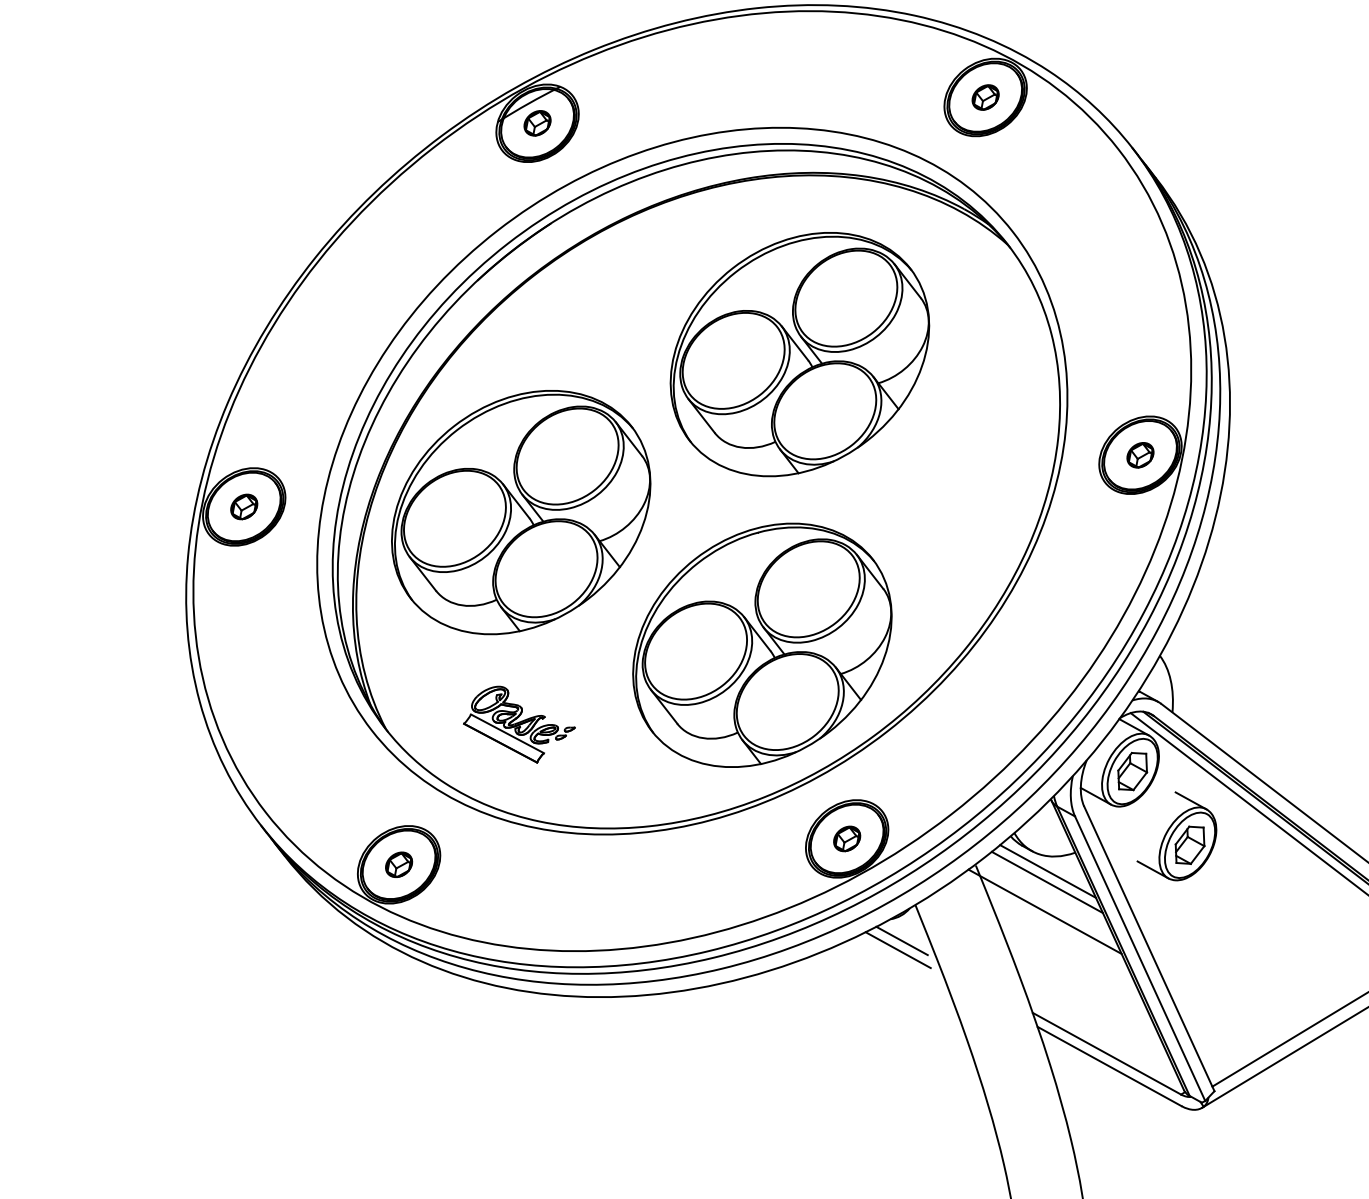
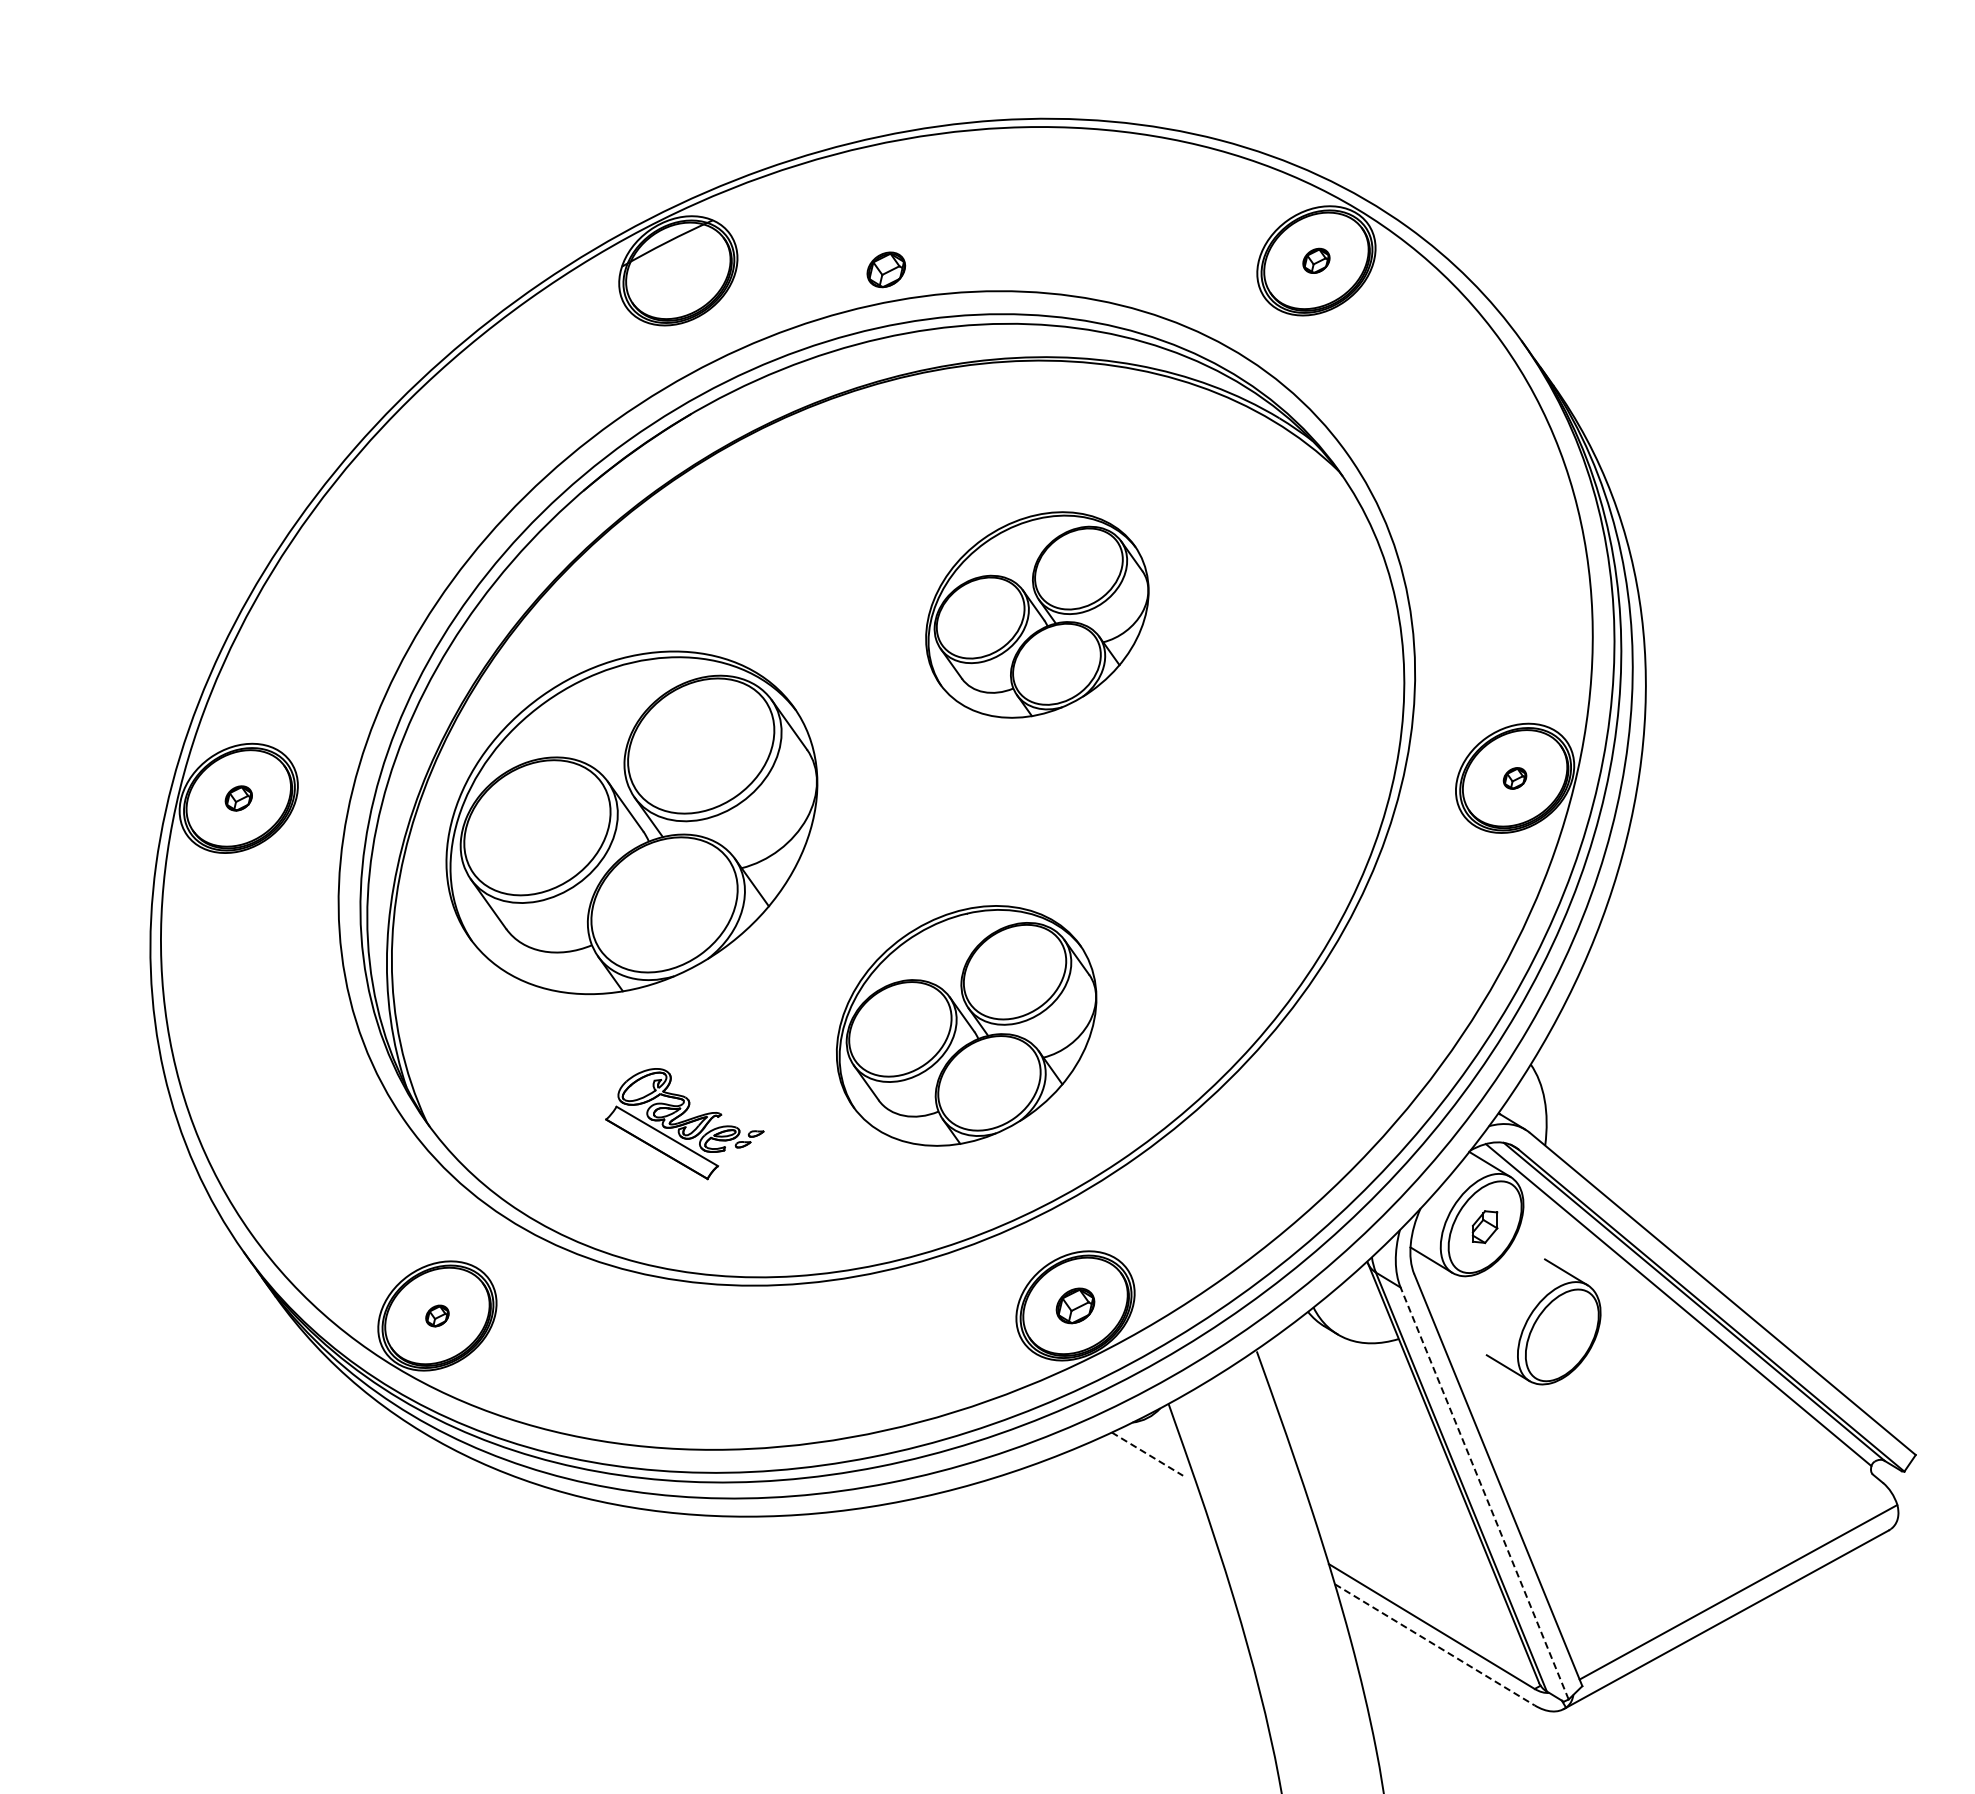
part: (985, 97) -> (1316, 260), size x0.7
part: (537, 123) -> (886, 269), moved
part: (800, 354) -> (1037, 614), size x0.6
part: (1140, 455) -> (1514, 778), size x0.6
part: (244, 507) -> (238, 798), size x0.7
part: (762, 645) -> (966, 1025), size x0.7
part: (519, 724) -> (684, 1124), moved
part: (1132, 771) -> (1484, 1226), size x0.6
part: (1189, 844) -> (1561, 1334), removed
part: (399, 864) -> (437, 1315), size x0.6
line: (1047, 871) -> (1358, 1363), removed
line: (1047, 882) -> (1357, 1379), removed
line: (1045, 911) -> (1352, 1420), removed
line: (902, 941) -> (1147, 1454), solid -> dashed
line: (898, 949) -> (1141, 1466), removed
line: (1140, 958) -> (1484, 1493), solid -> dashed
line: (1109, 1066) -> (1434, 1644), solid -> dashed

